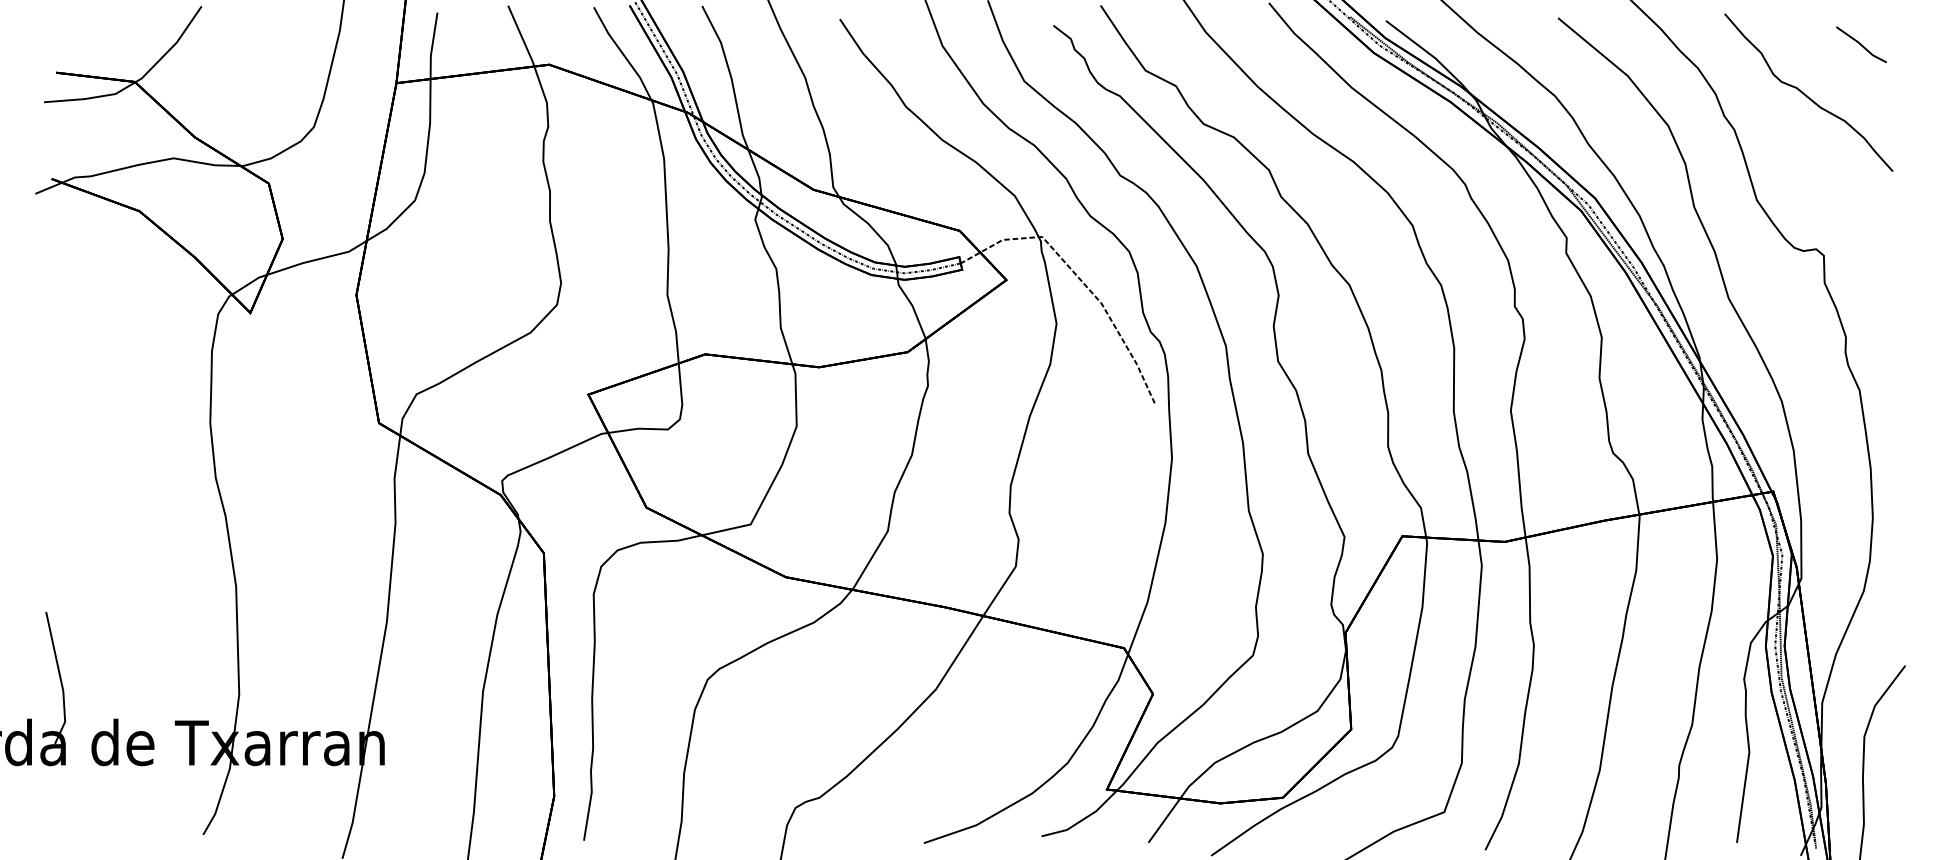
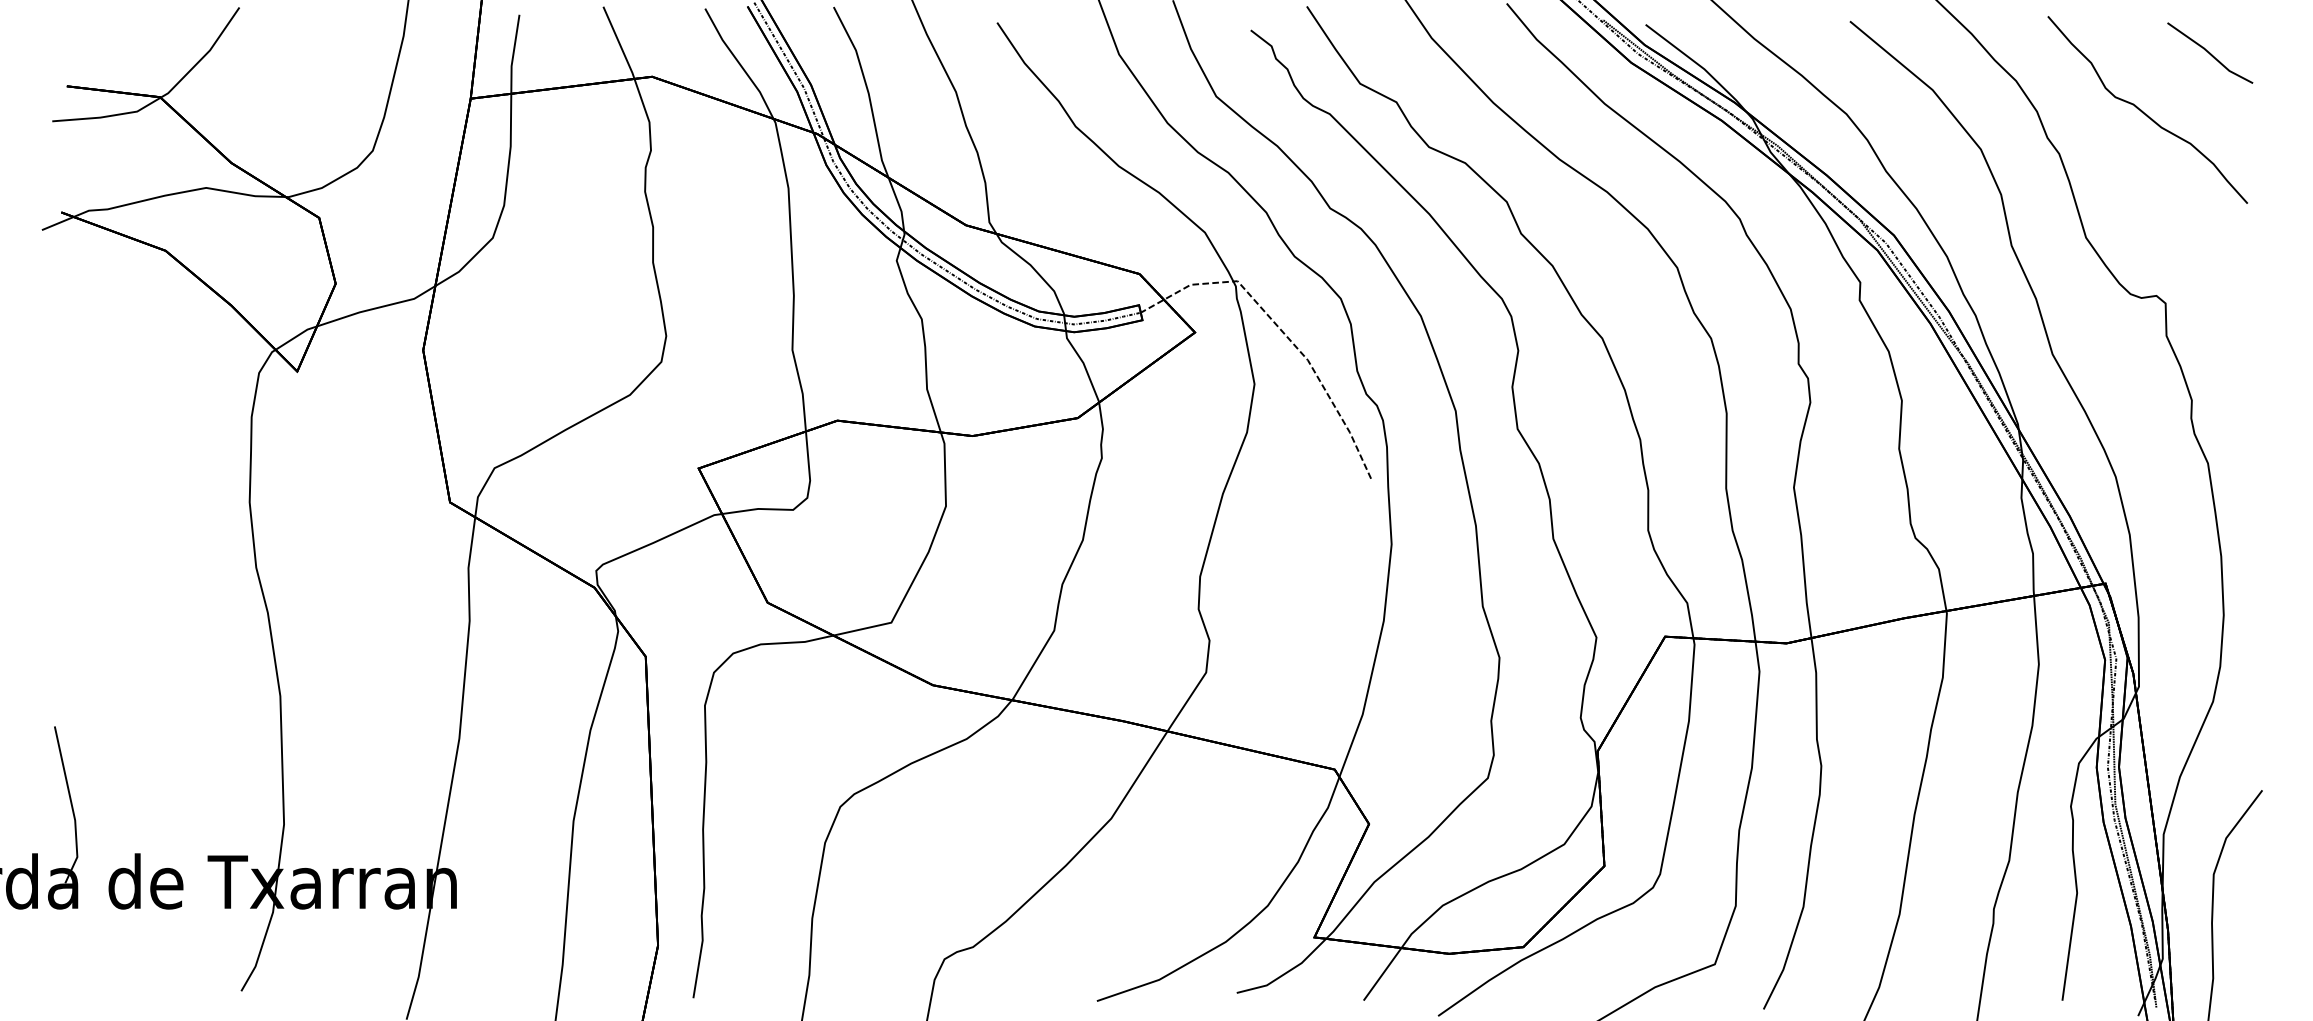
part: (1861, 44) -> (2210, 52), size x1.43

